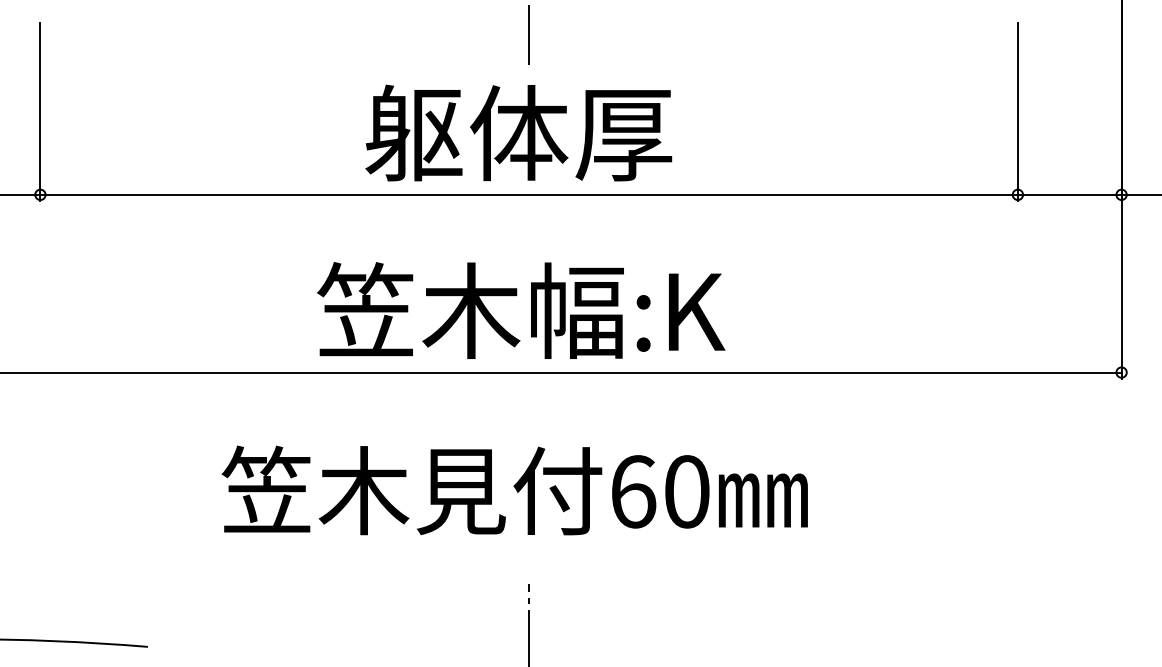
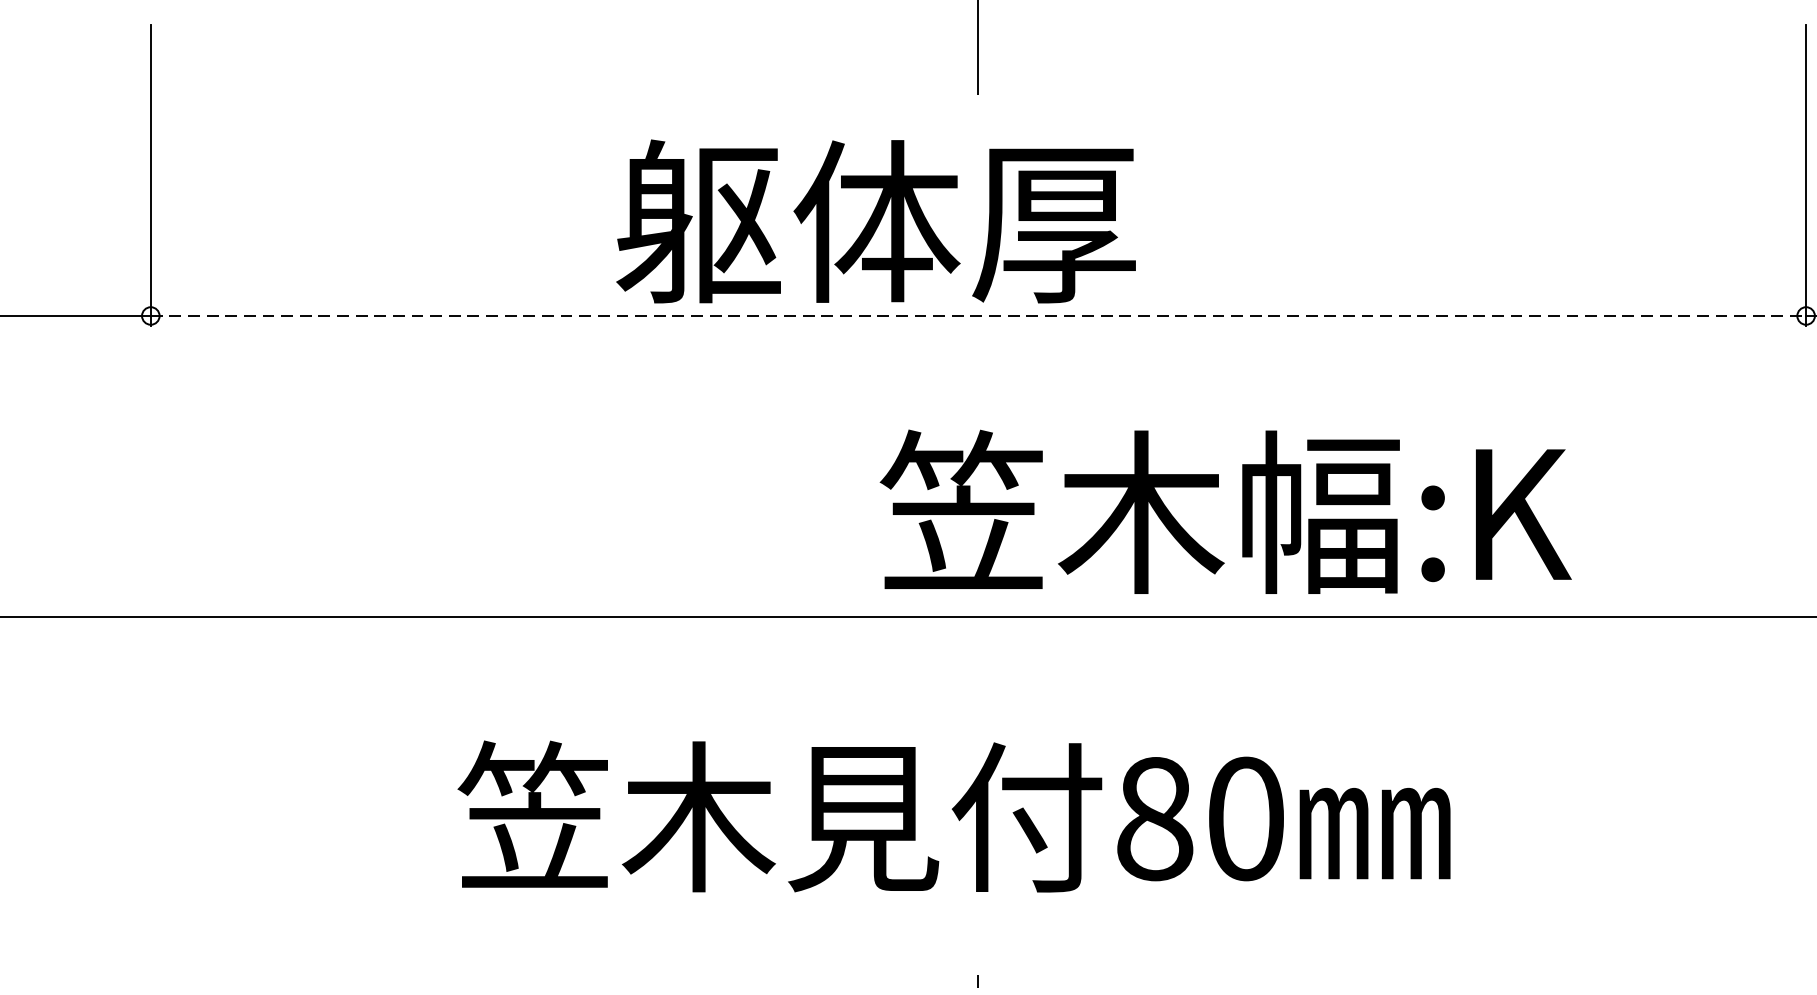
text: (518, 132) -> (875, 220), moved
line: (529, 194) -> (979, 315), solid -> dashed
text: (521, 310) -> (1226, 511), moved
text: (633, 491) -> (1155, 818), 60 -> 80

